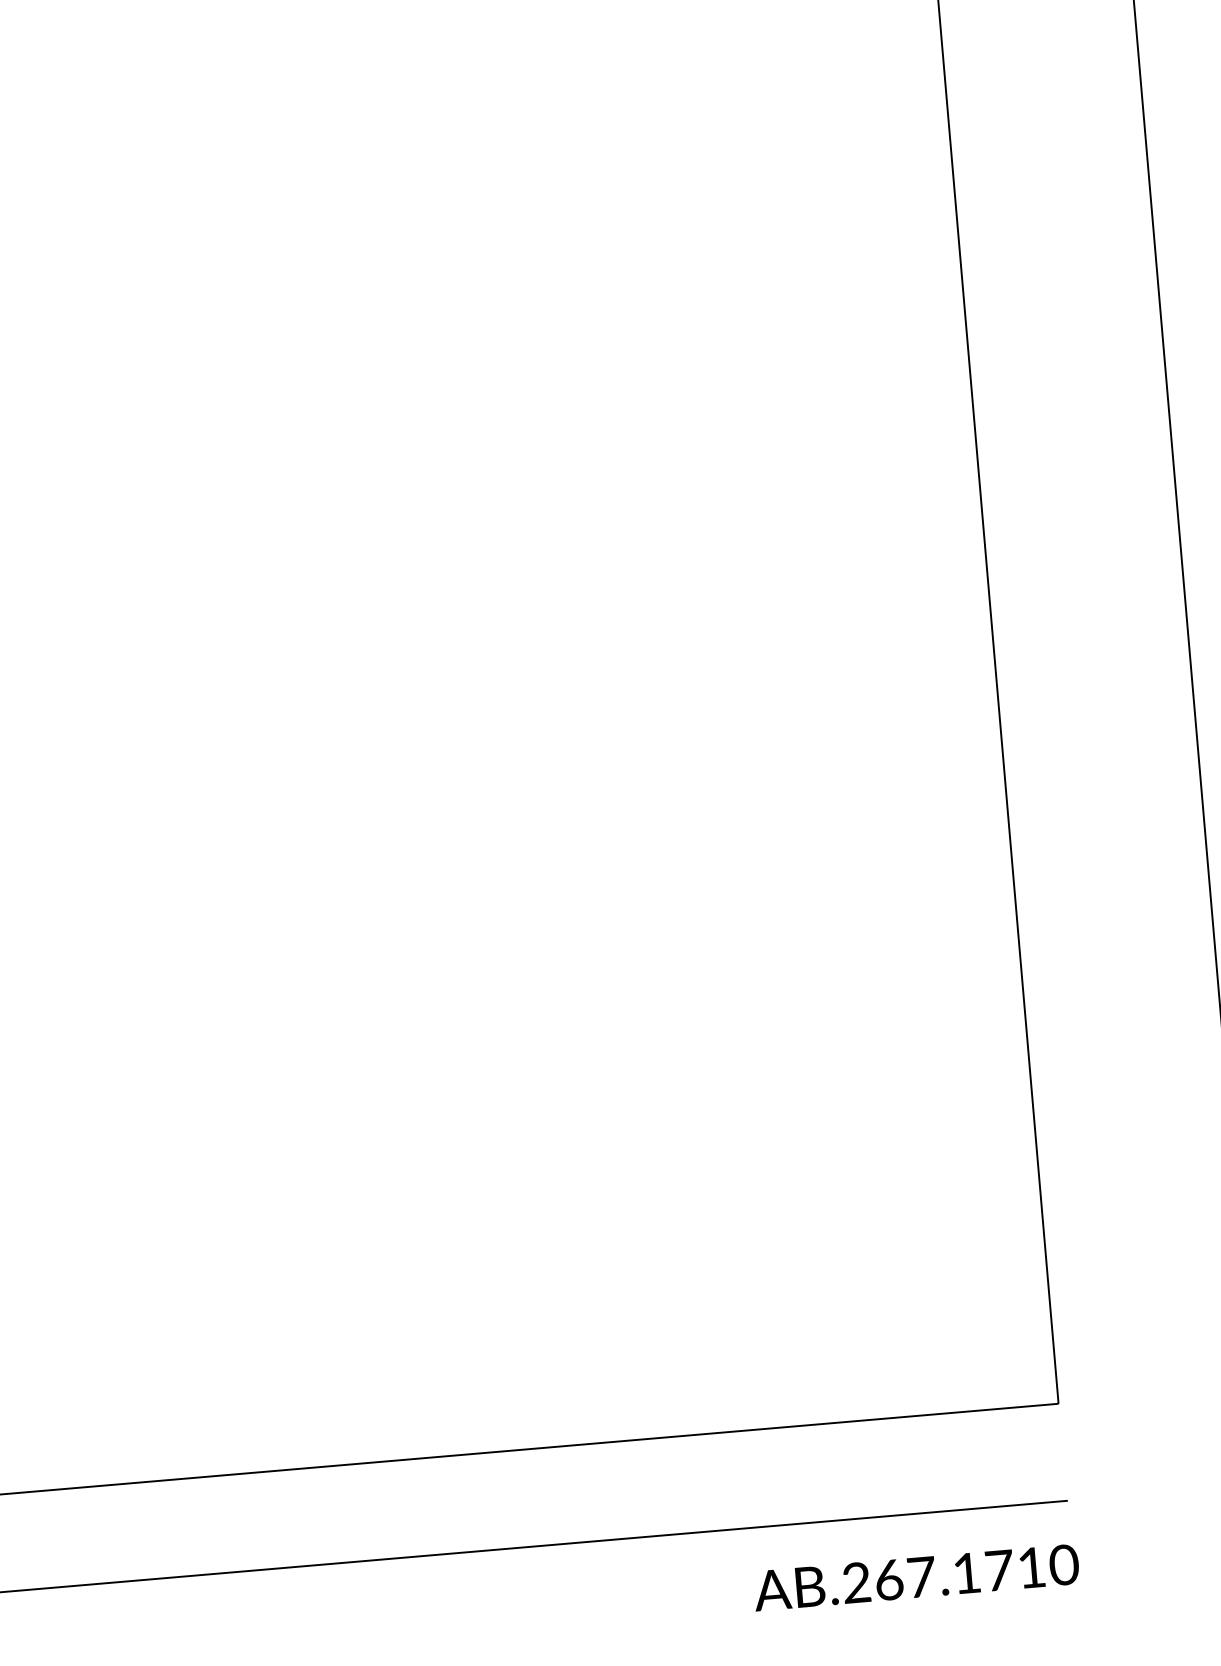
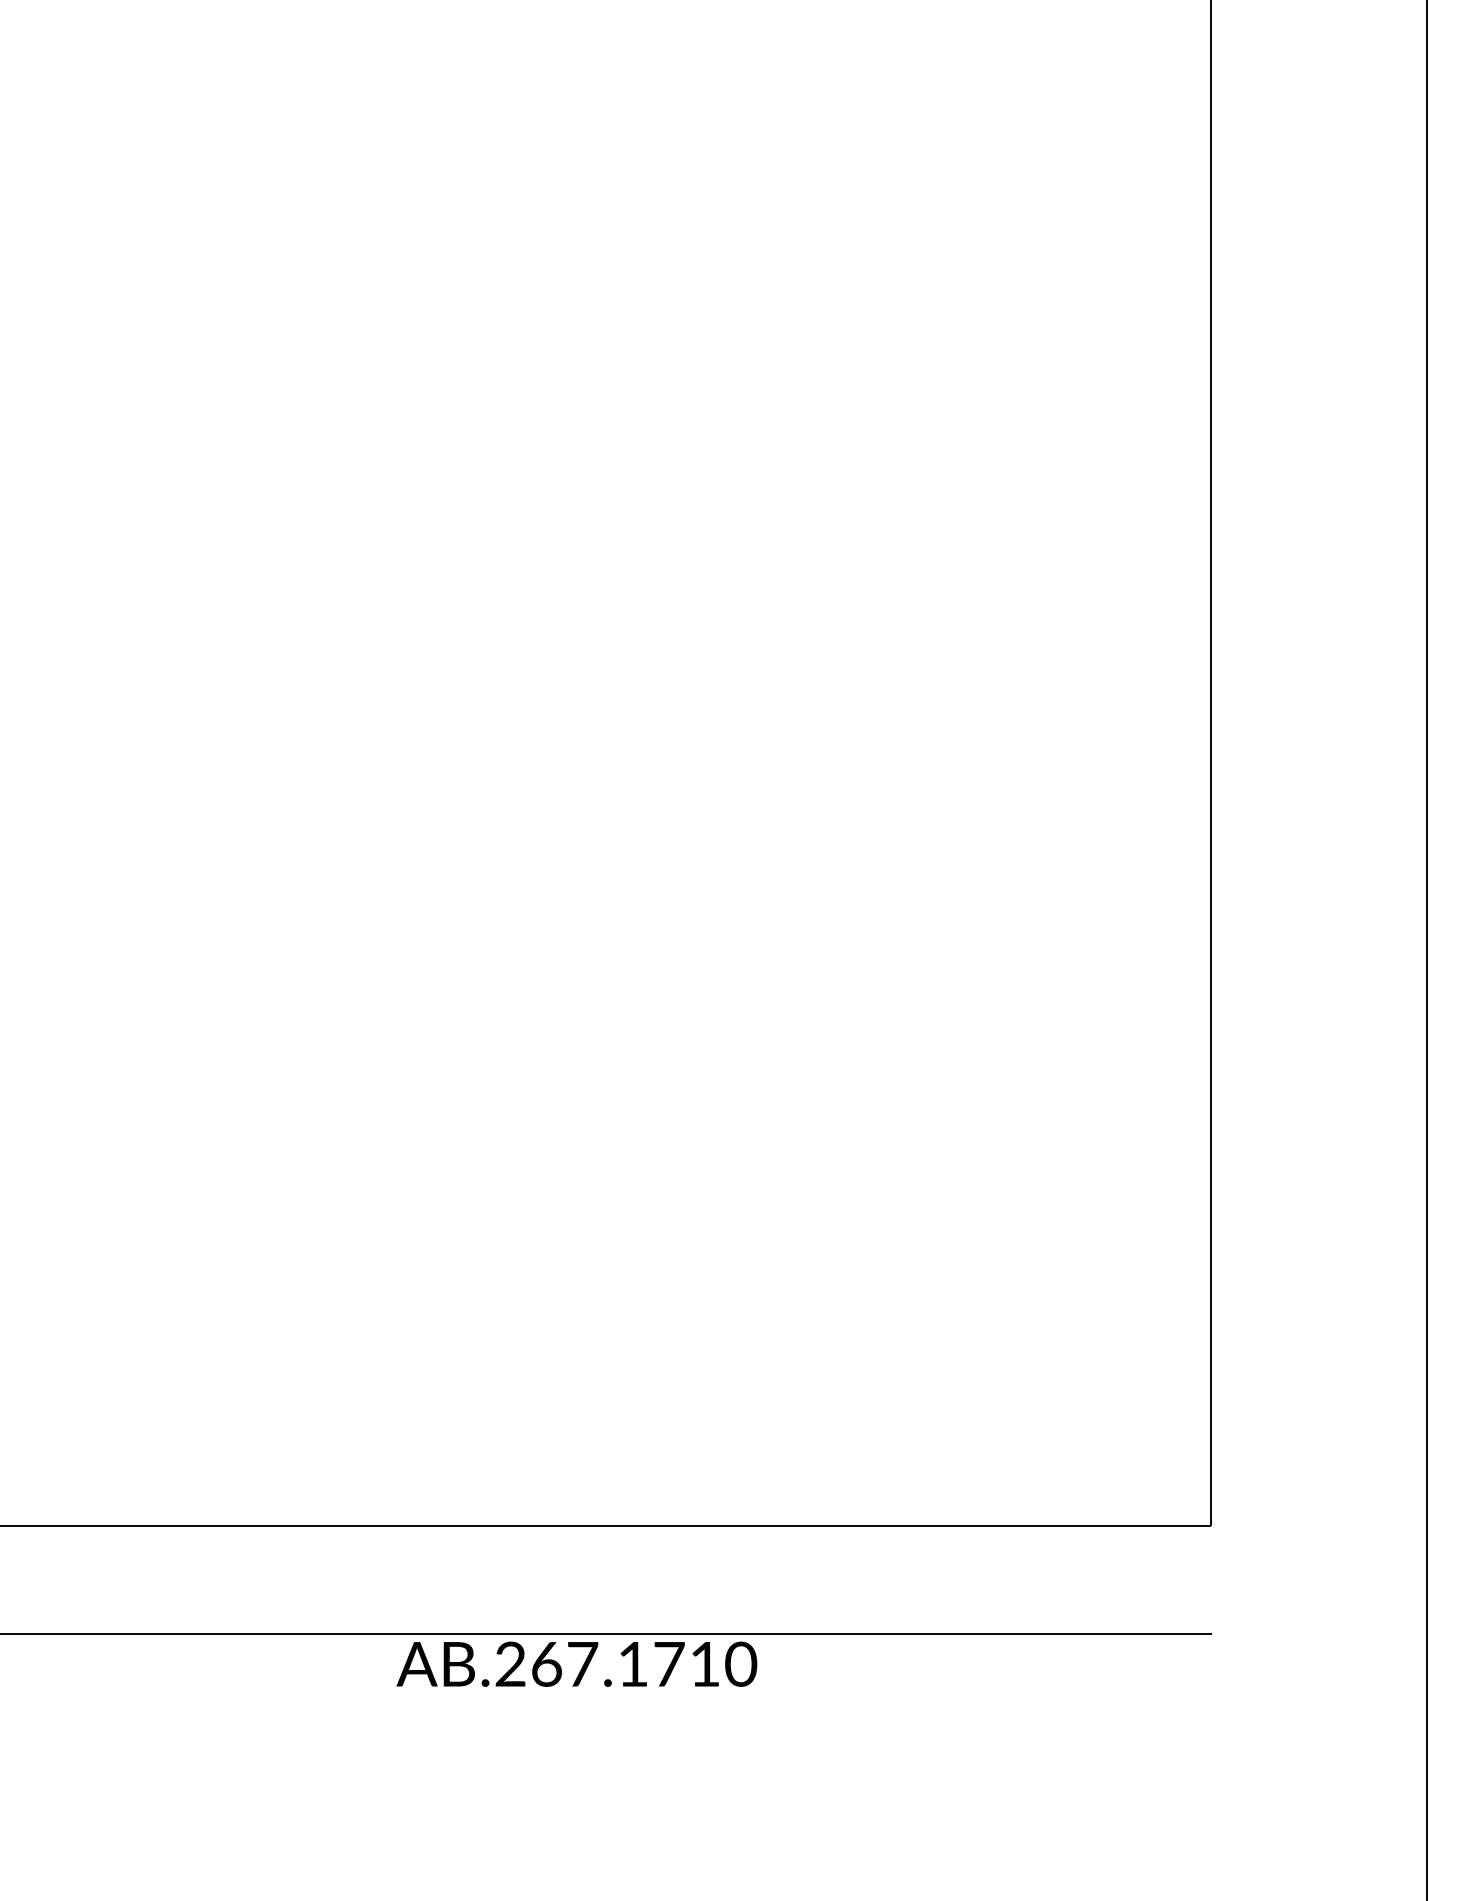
text: (915, 1577) -> (576, 1663), moved

